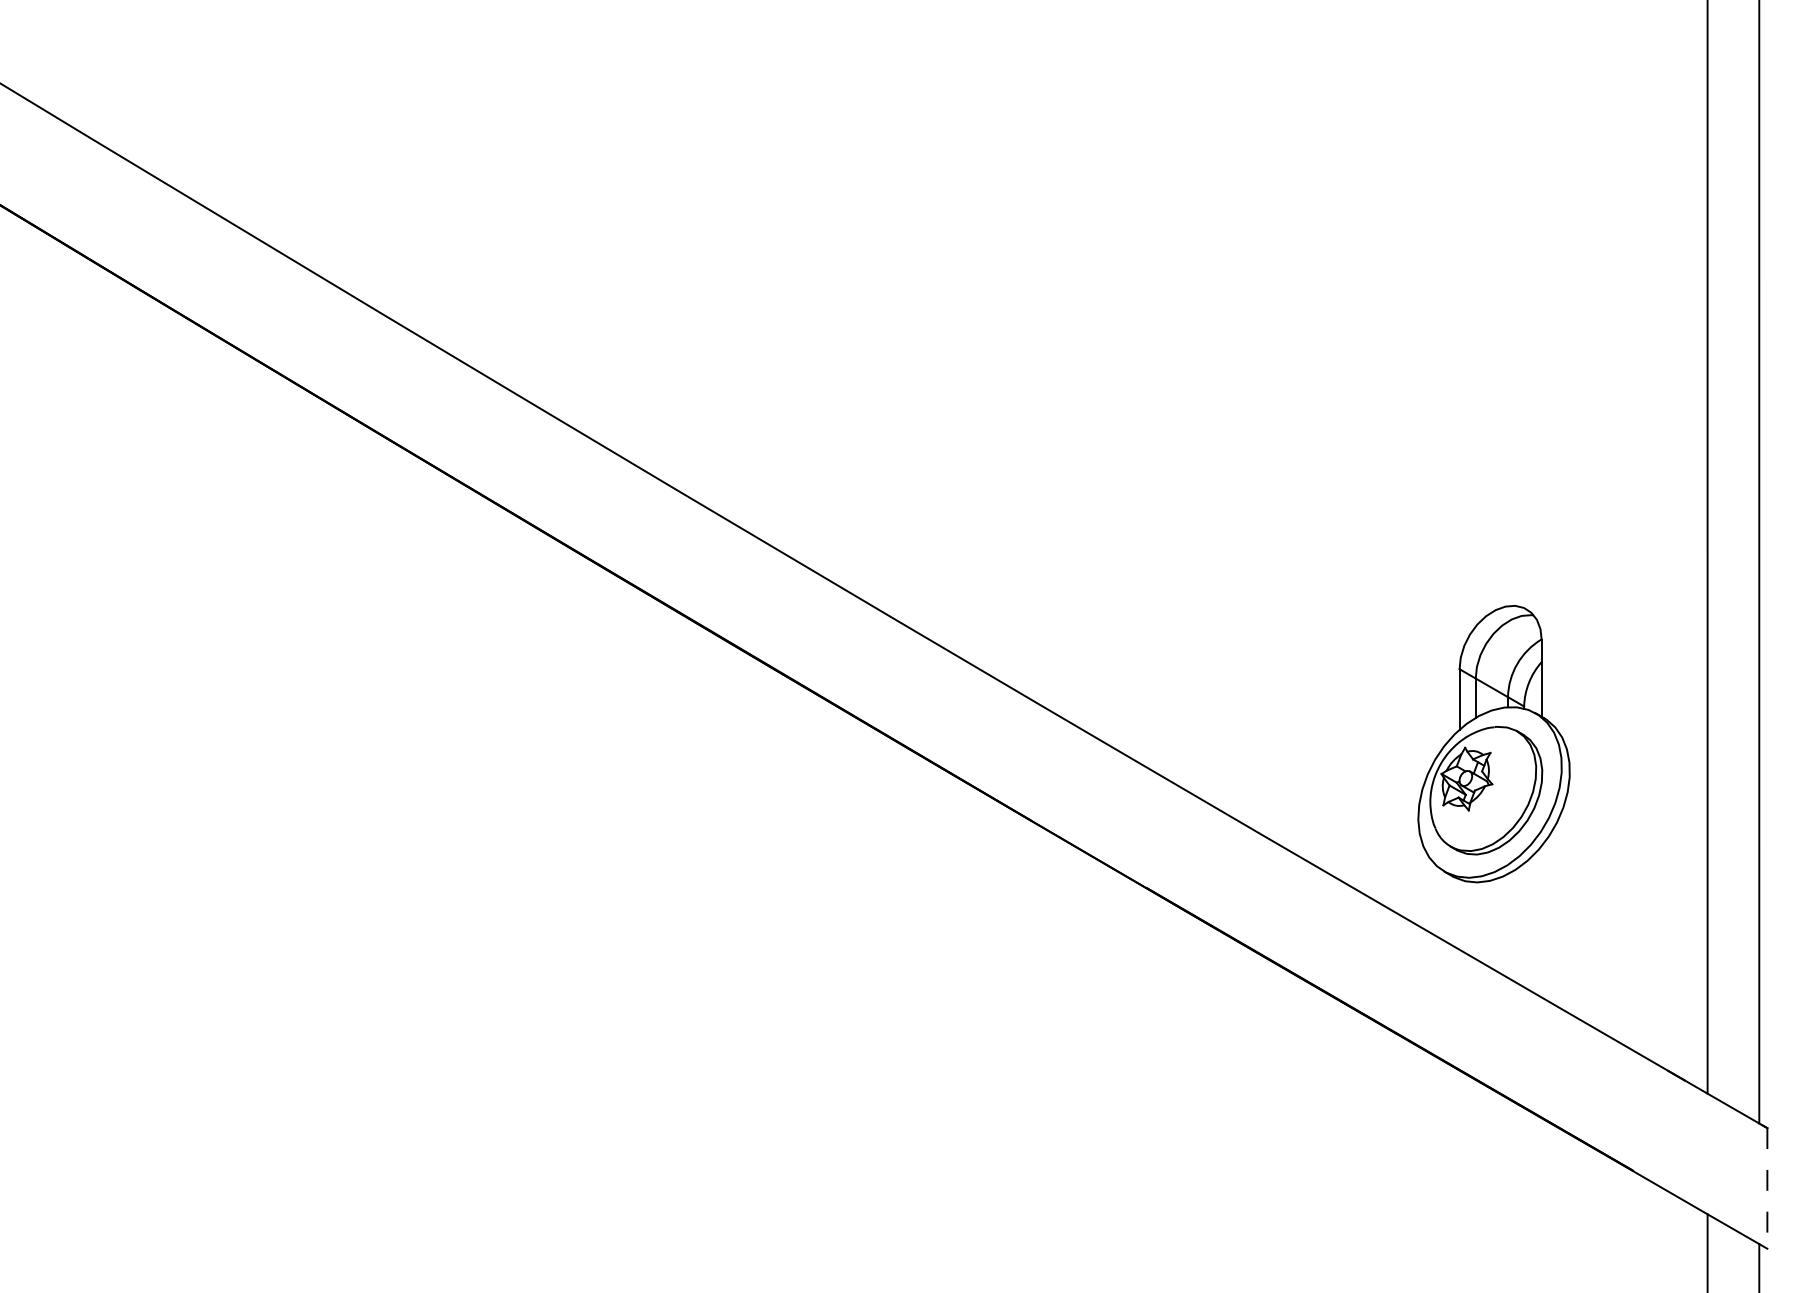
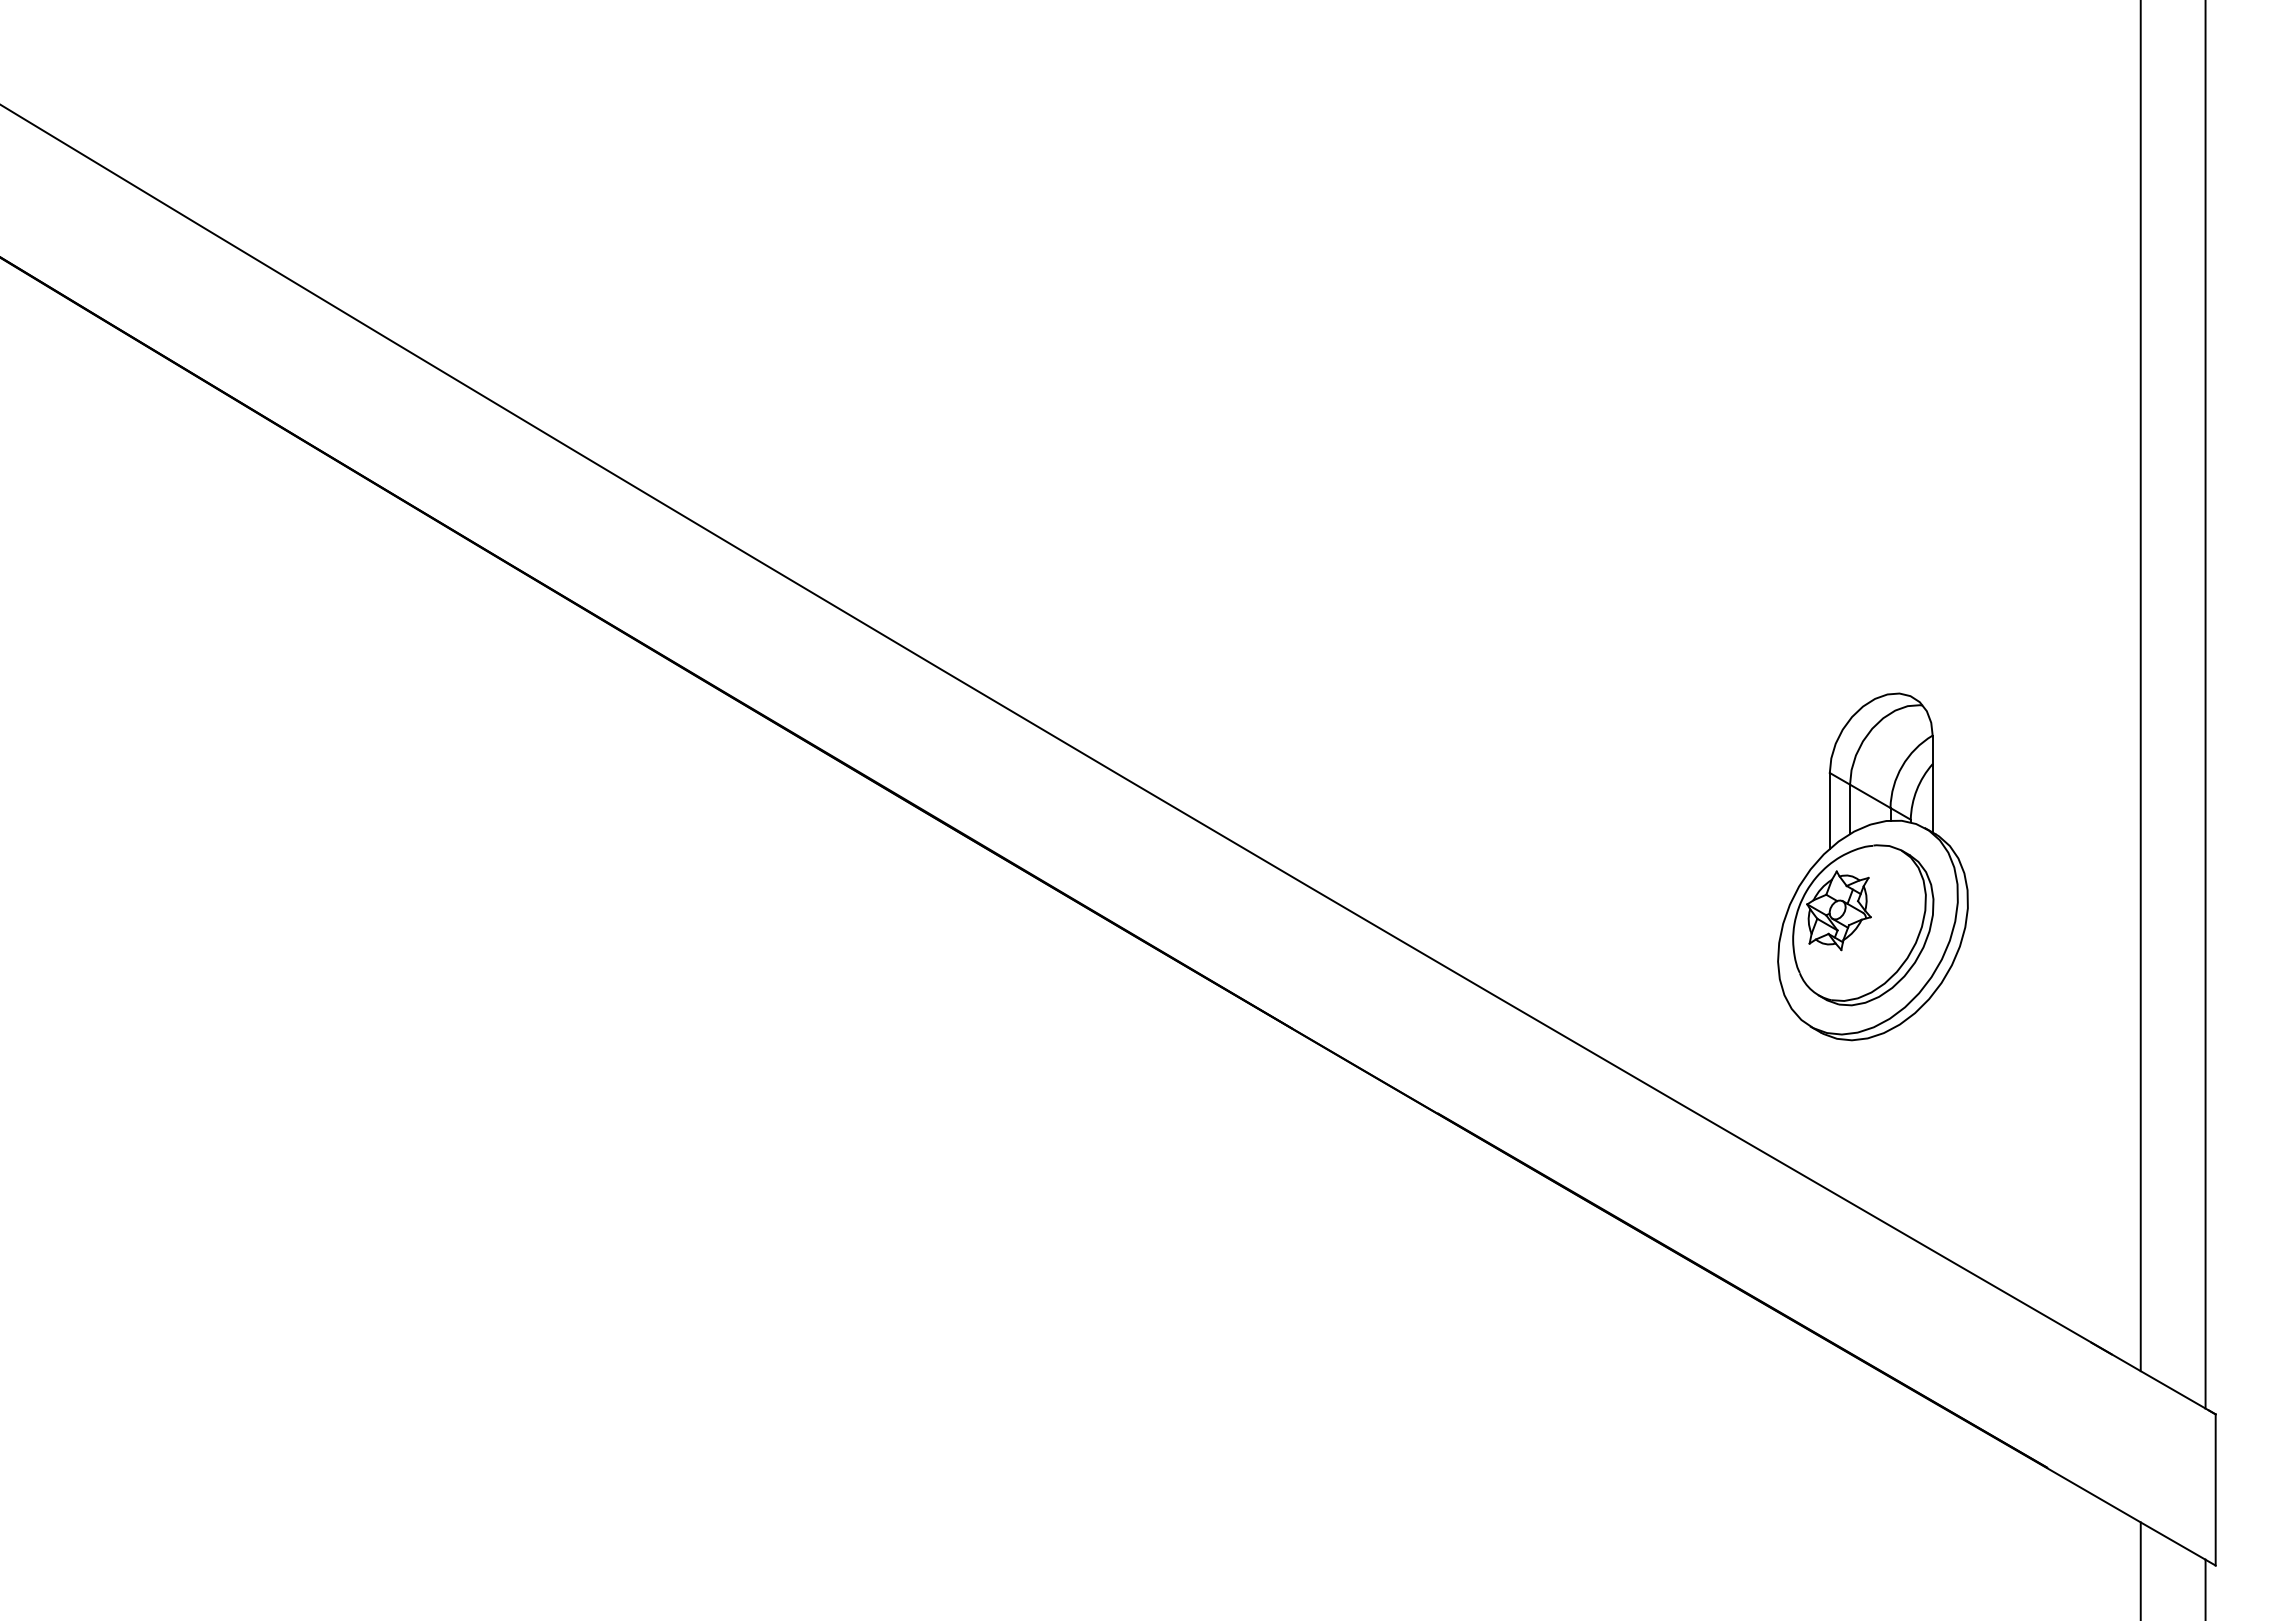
part: (1493, 743) -> (1872, 866), moved
line: (1767, 1188) -> (2215, 1489), dashed -> solid

